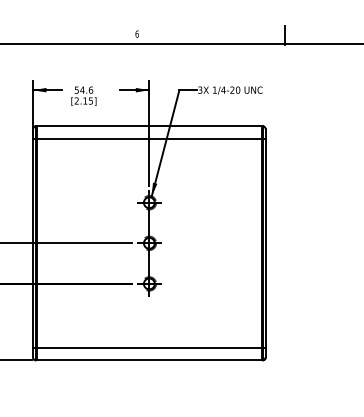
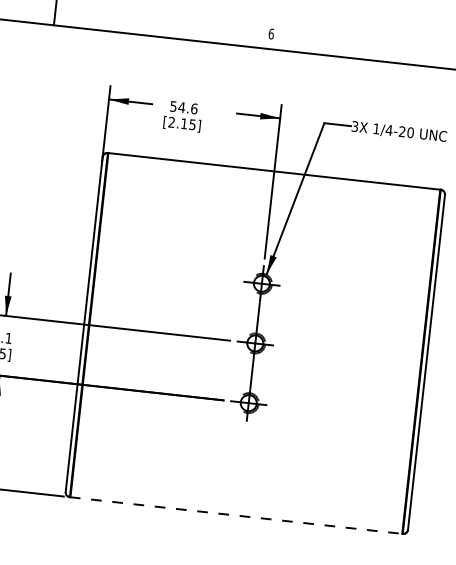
line: (148, 139) -> (270, 190), removed
line: (148, 347) -> (237, 496), removed
line: (149, 360) -> (236, 515), solid -> dashed

